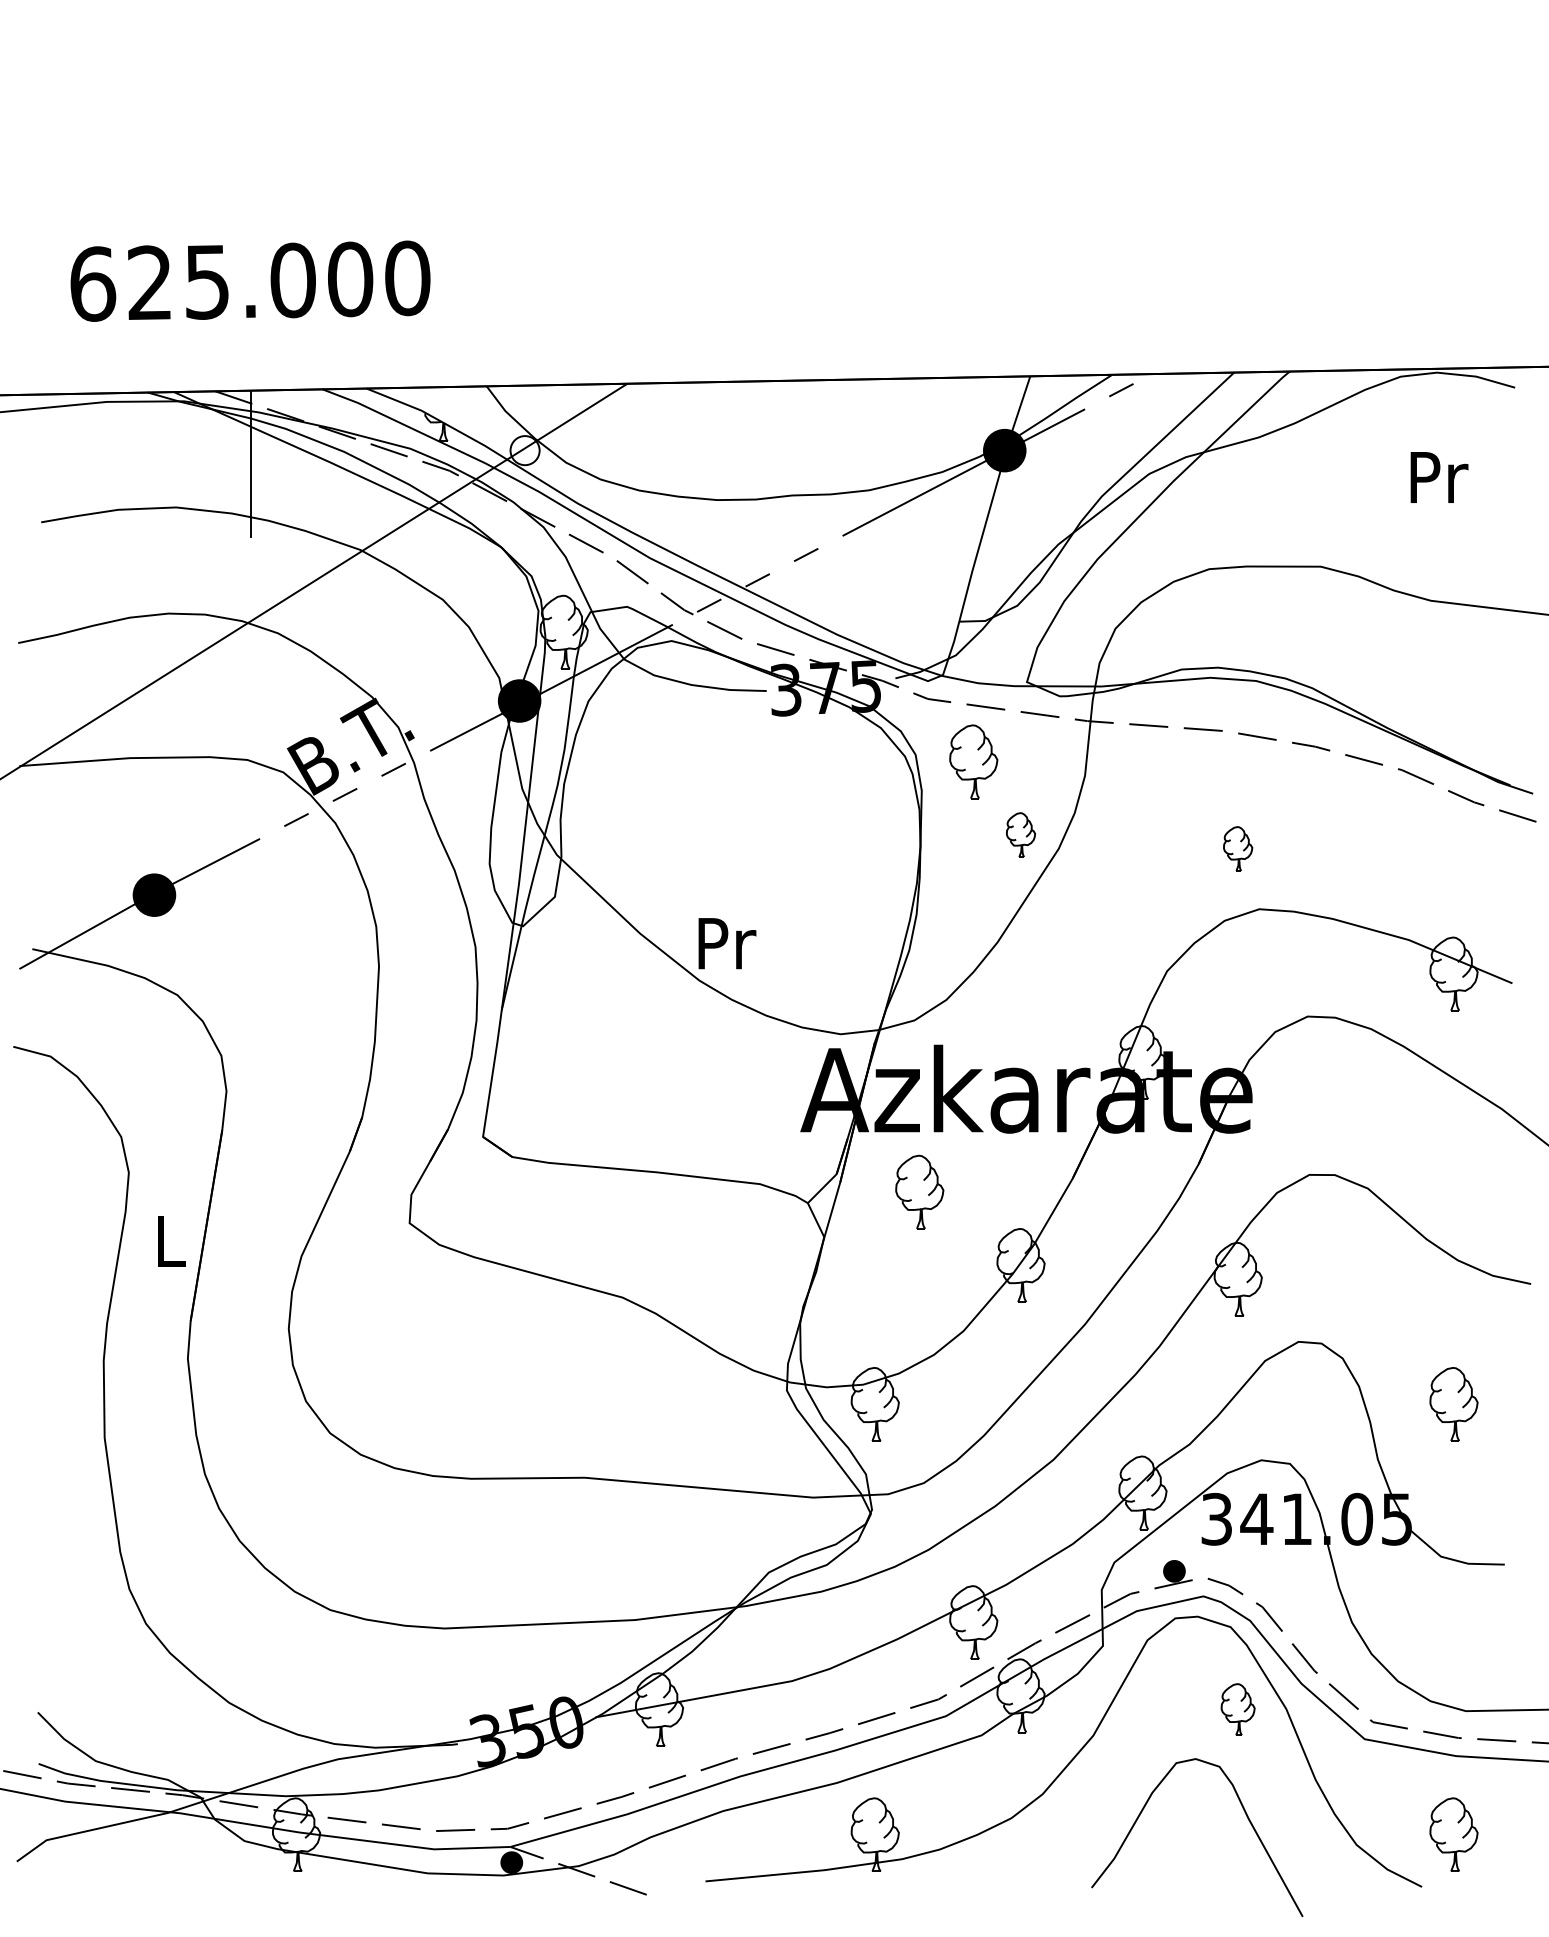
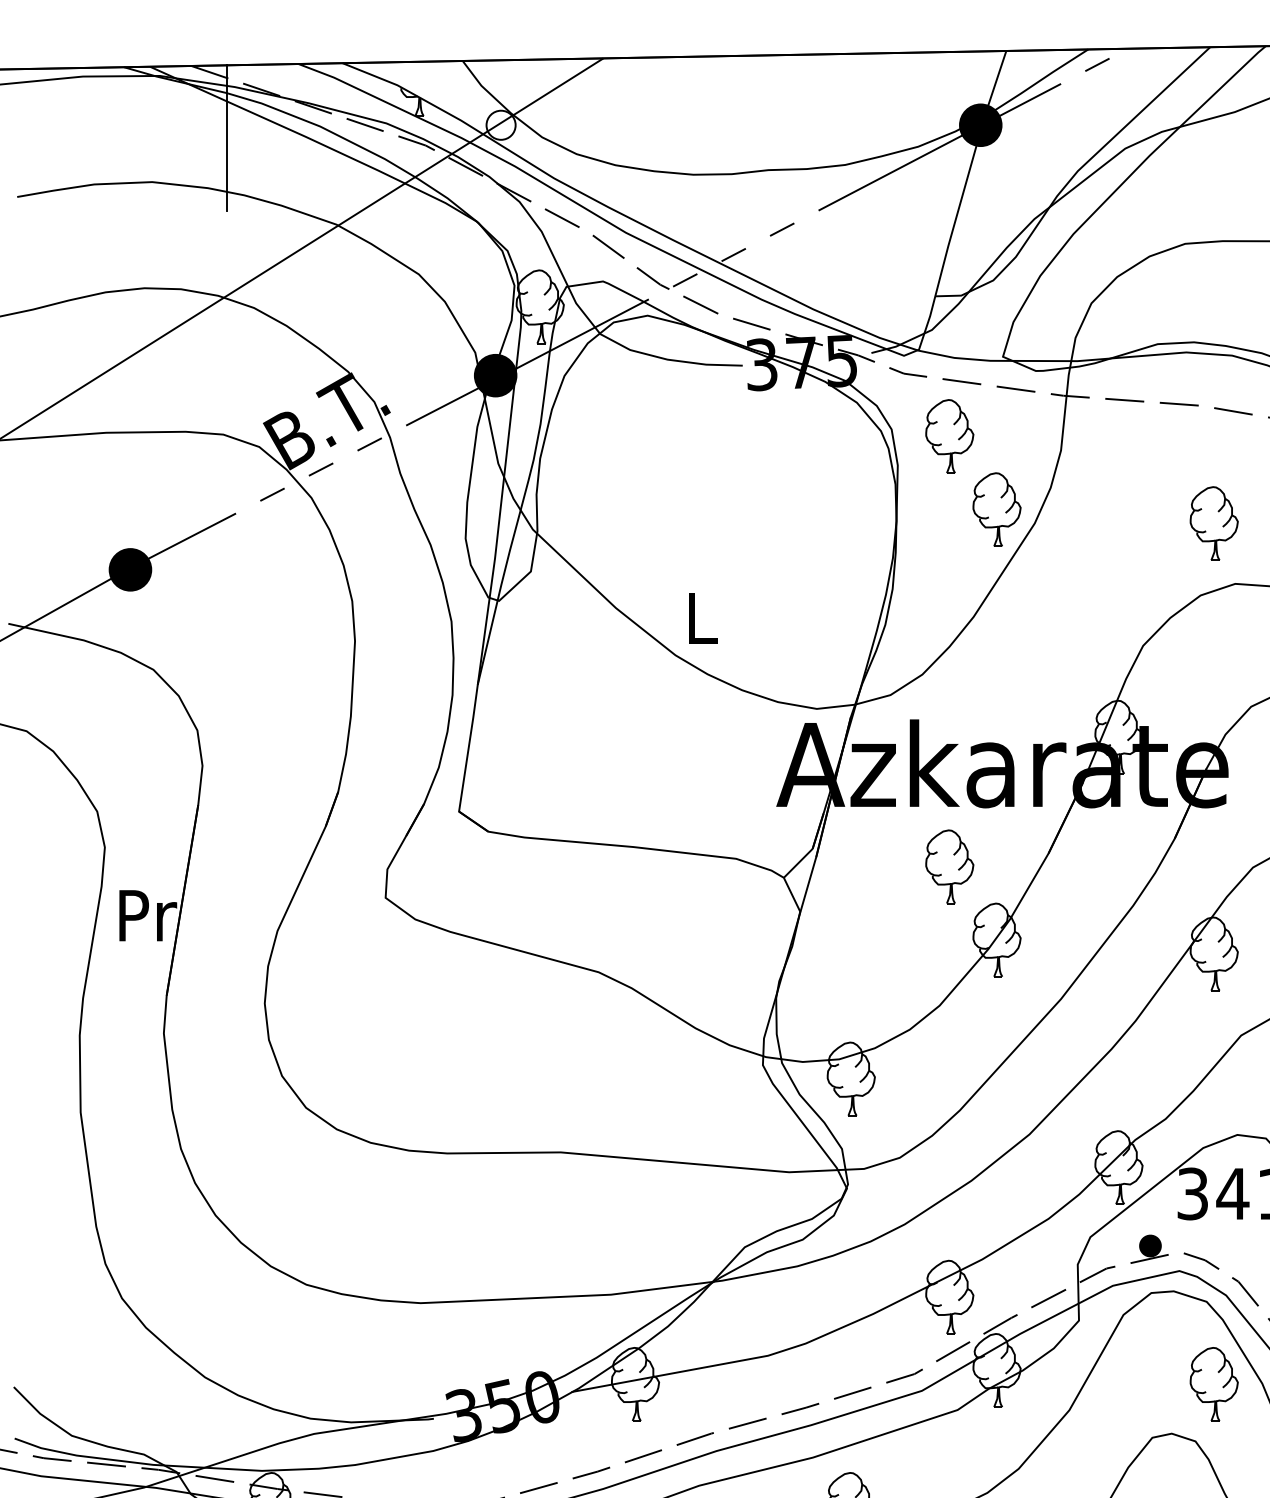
part: (1020, 834) -> (996, 509), size x1.67
part: (1237, 848) -> (1213, 523), size x1.67
text: (727, 943) -> (703, 618), Pr -> L
part: (919, 1191) -> (949, 866), moved
text: (172, 1240) -> (148, 915), L -> Pr
part: (1237, 1709) -> (1213, 1384), size x1.43

